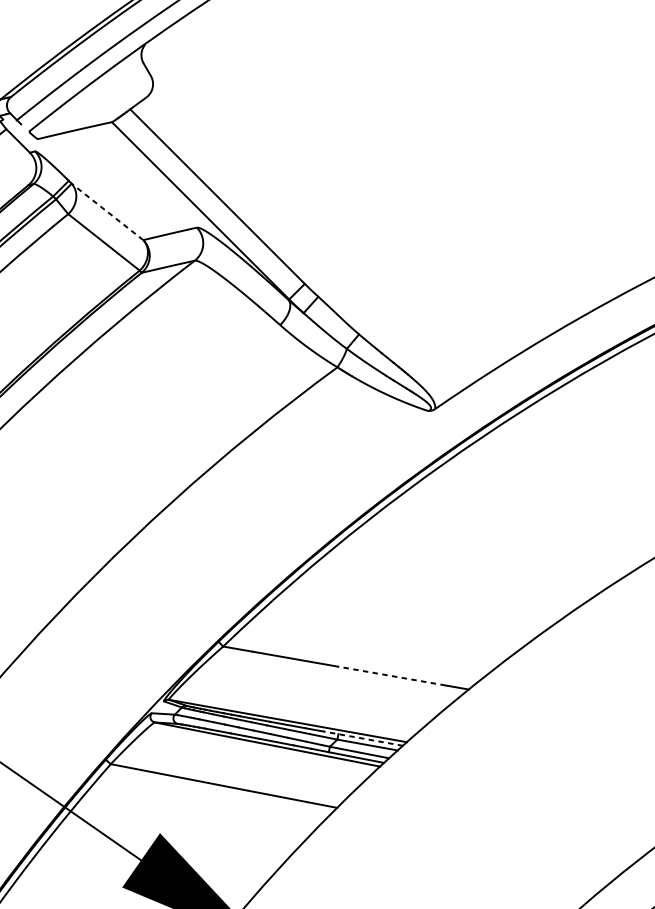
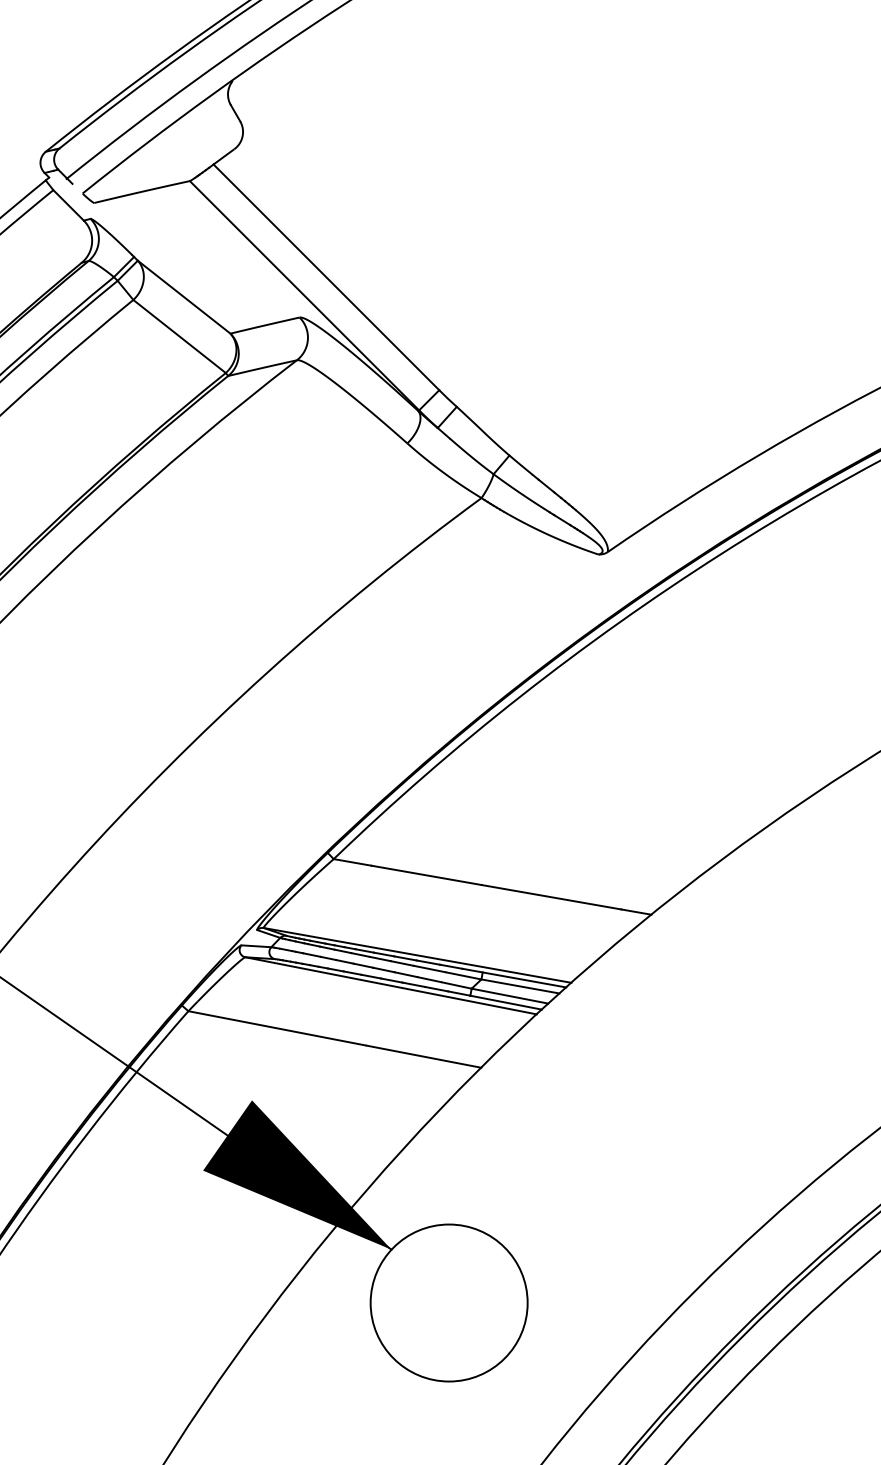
line: (107, 212) -> (184, 297), dashed -> solid
line: (391, 676) -> (551, 897), dashed -> solid
line: (363, 738) -> (514, 978), dashed -> solid

